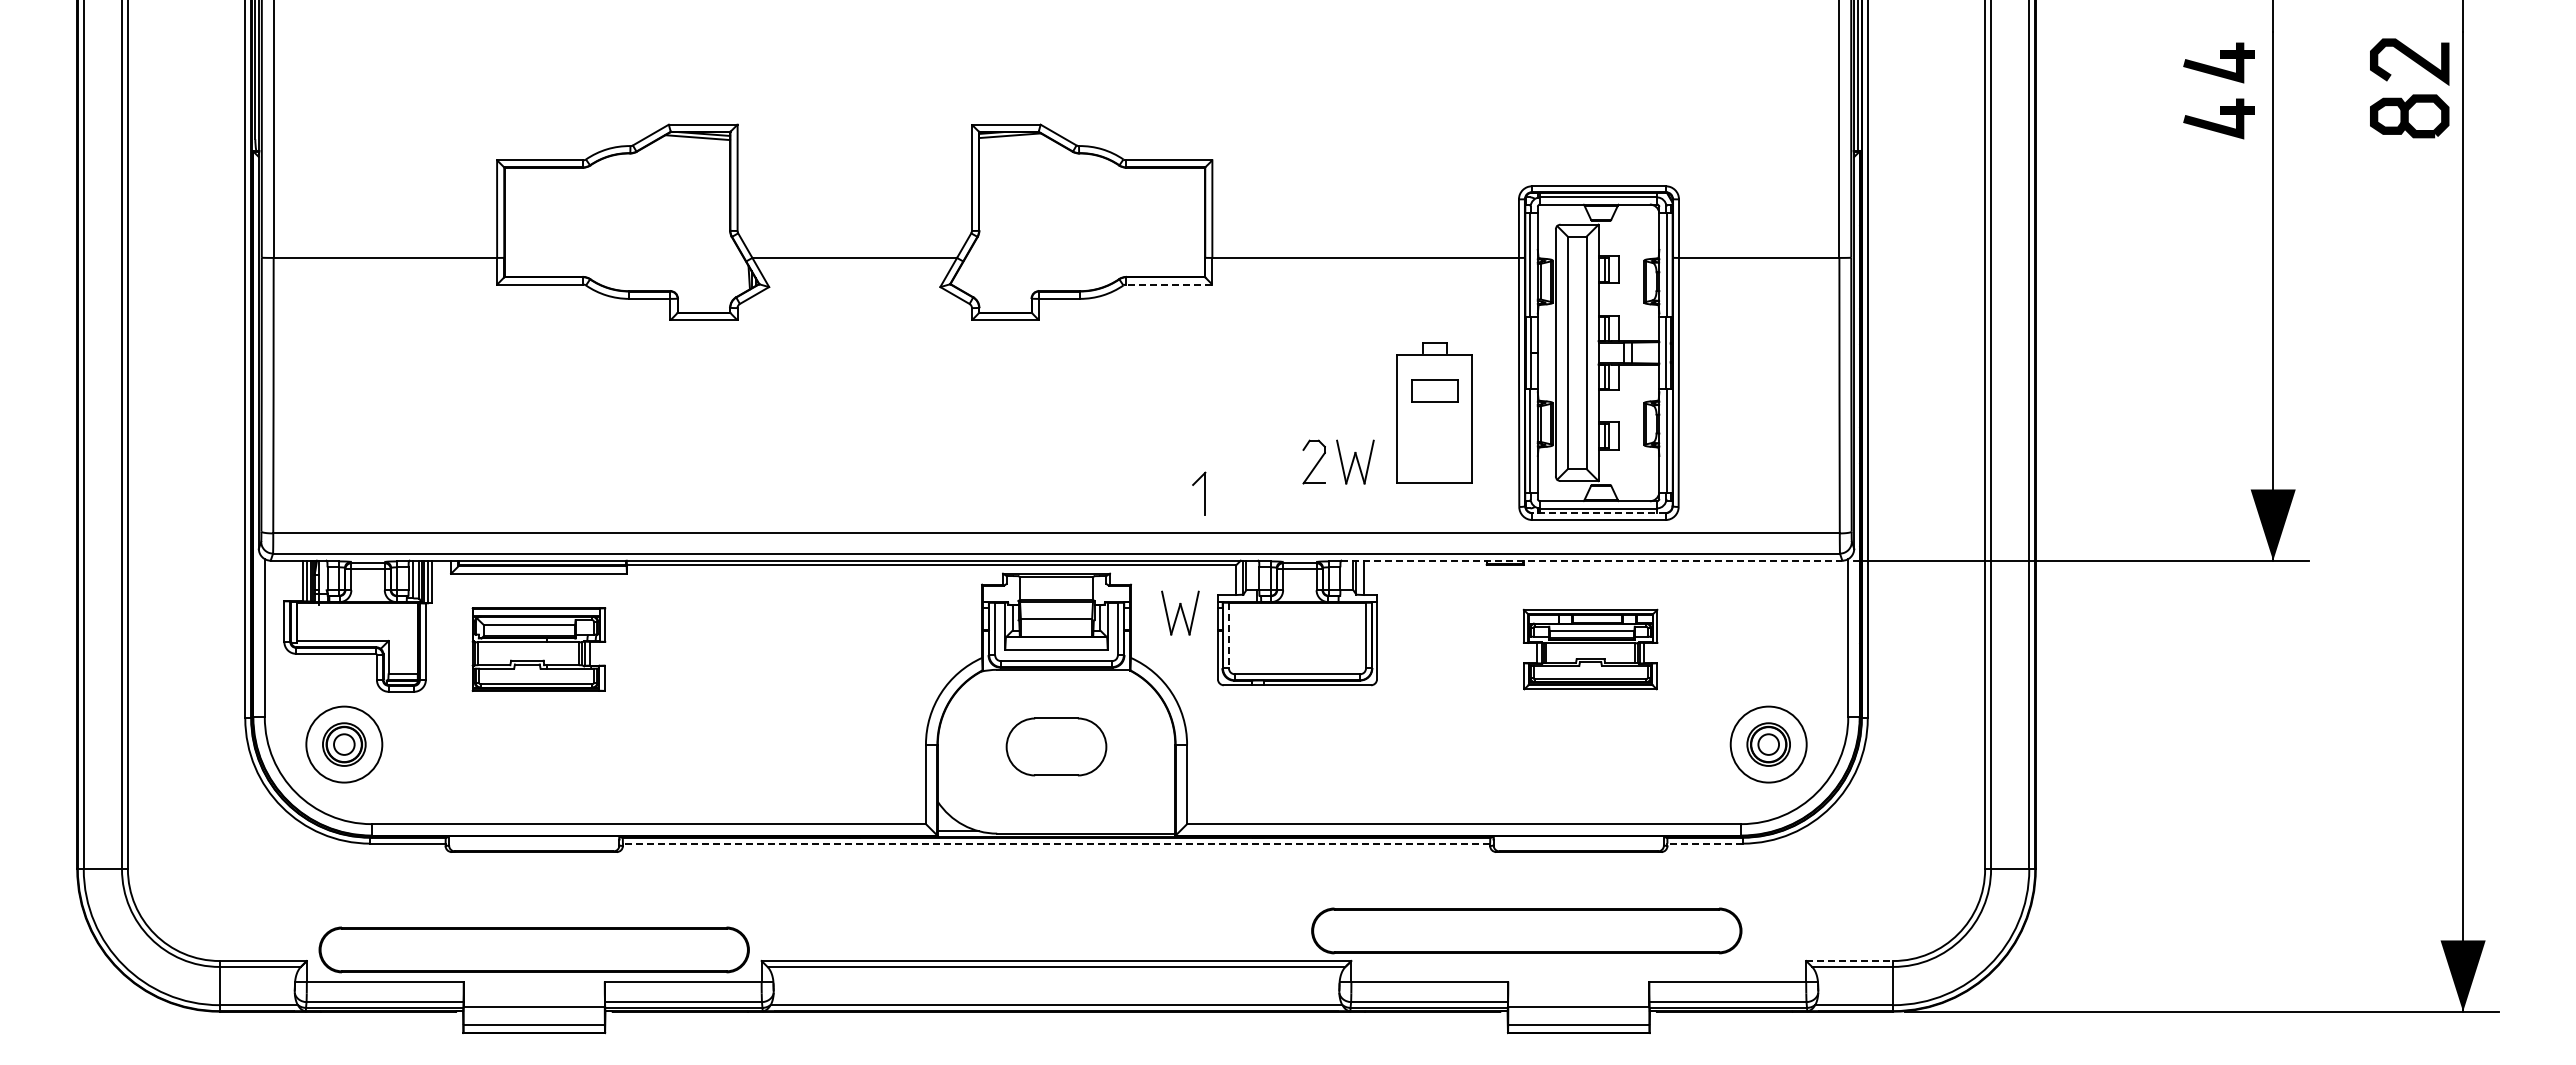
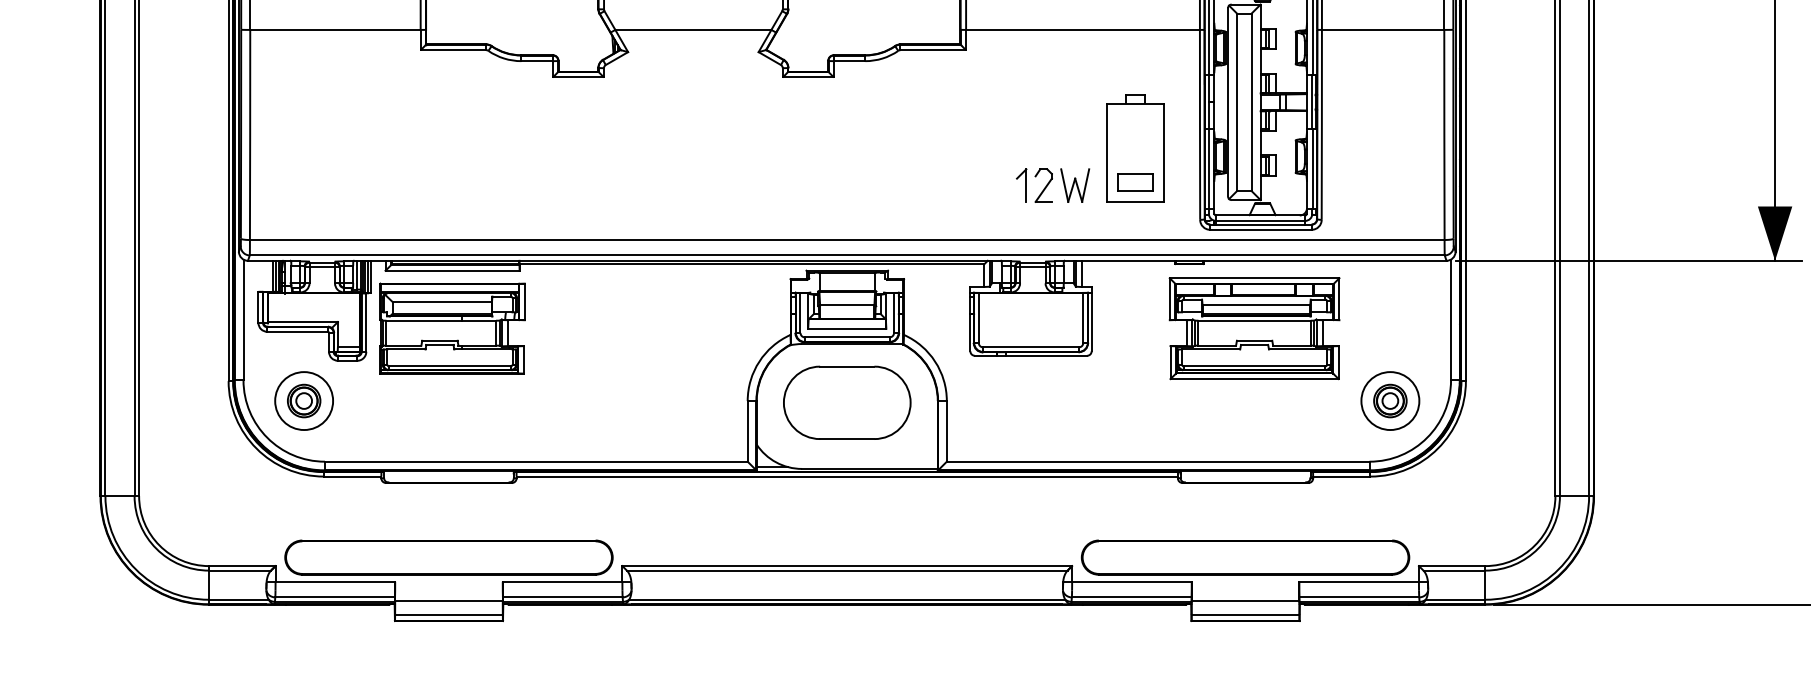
line: (1168, 284) -> (932, 50), dashed -> solid
part: (1434, 390) -> (1135, 182), moved
part: (1199, 493) -> (1021, 185), moved
line: (1598, 513) -> (1260, 224), dashed -> solid
line: (1592, 560) -> (1255, 260), dashed -> solid
part: (1180, 612) -> (941, 300), removed
line: (1228, 635) -> (978, 317), dashed -> solid
part: (538, 649) -> (452, 328), size x1.43
part: (1590, 649) -> (1254, 328), size x1.67
part: (1056, 746) -> (847, 402), size x1.67
line: (1056, 843) -> (847, 476), dashed -> solid
line: (1705, 843) -> (1342, 476), dashed -> solid
part: (1526, 930) -> (1245, 557), moved
line: (1849, 961) -> (1451, 566), dashed -> solid

